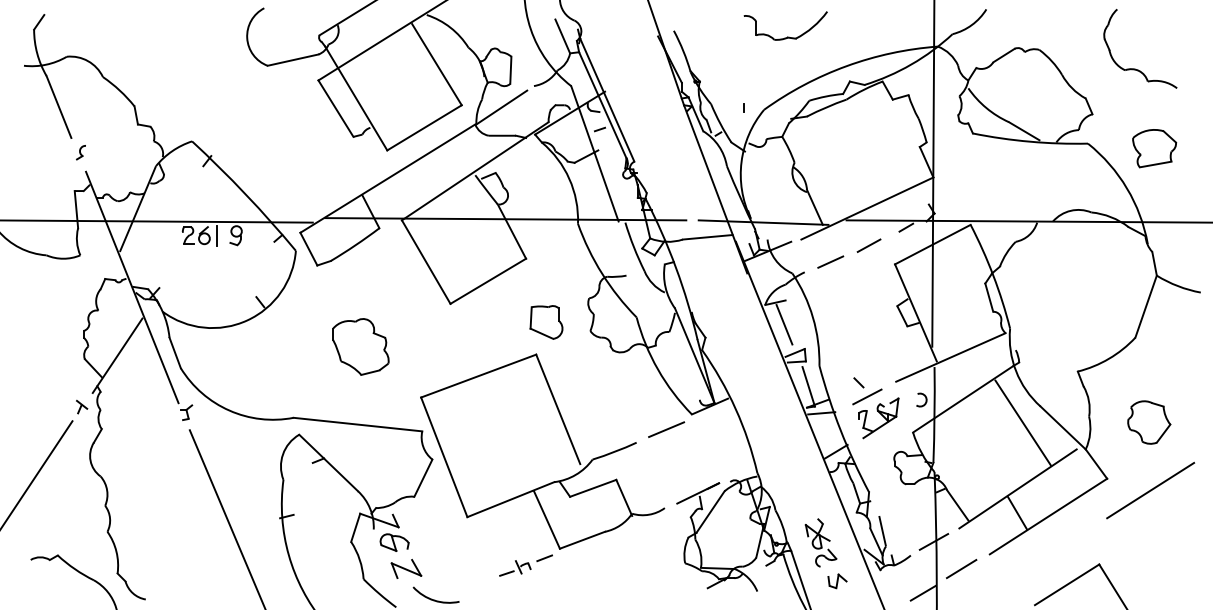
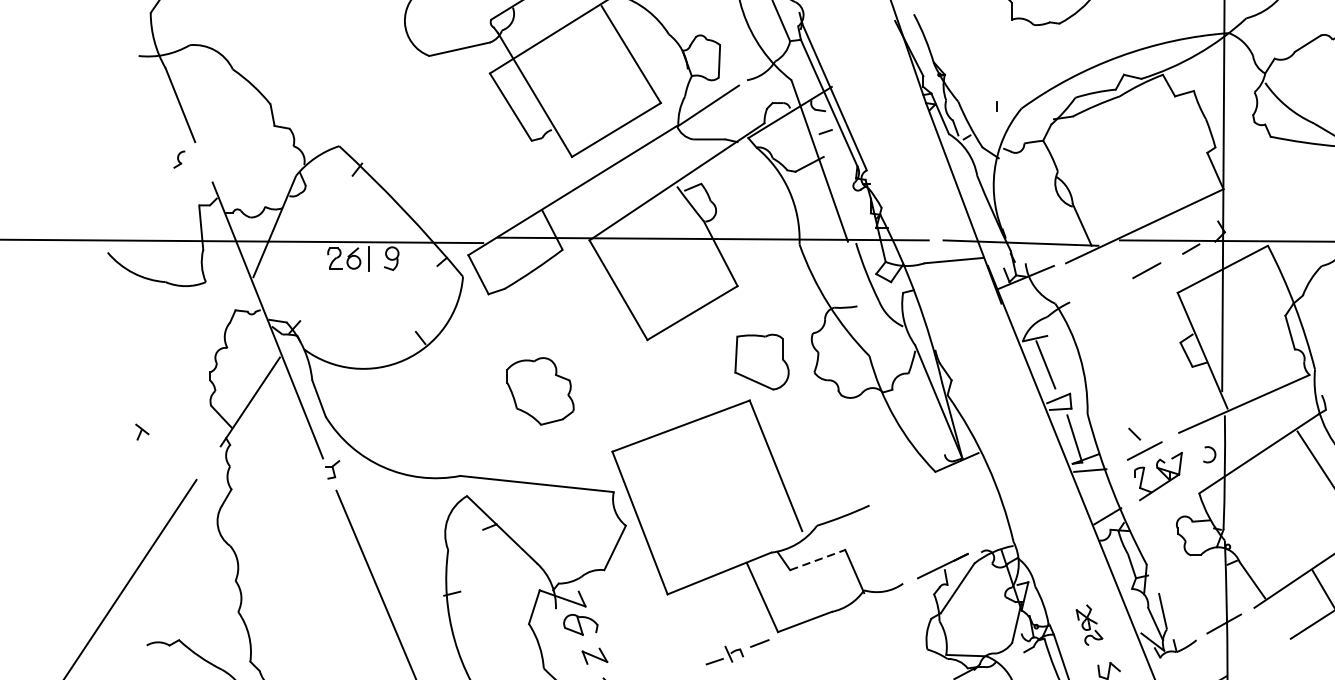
part: (80, 152) -> (178, 159), moved
line: (830, 261) -> (1100, 289), removed
part: (546, 322) -> (761, 362), size x1.4
part: (82, 406) -> (142, 431), moved
line: (666, 429) -> (905, 489), removed
line: (593, 488) -> (818, 560), solid -> dashed
part: (820, 542) -> (1088, 624), size x0.7
part: (406, 568) -> (594, 655), size x0.7
line: (961, 569) -> (1257, 656), removed

